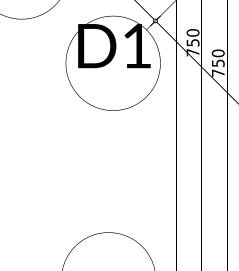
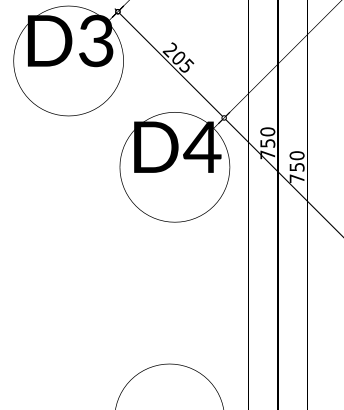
text: (136, 45) -> (202, 146), D1 -> D4

